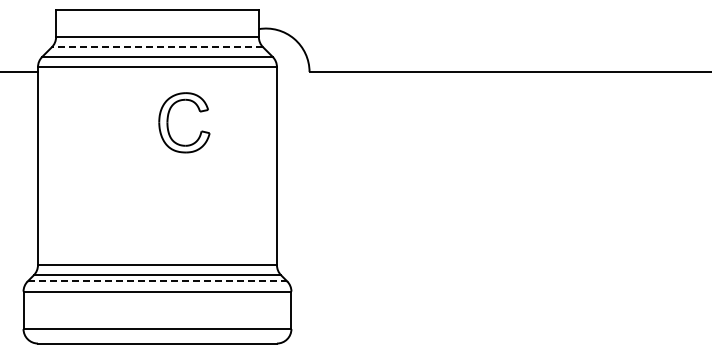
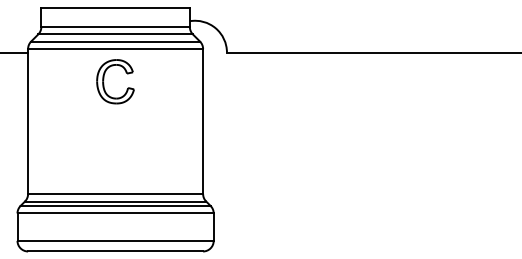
line: (157, 47) -> (115, 34), dashed -> solid
part: (168, 122) -> (103, 81), moved
line: (157, 281) -> (115, 206), dashed -> solid

